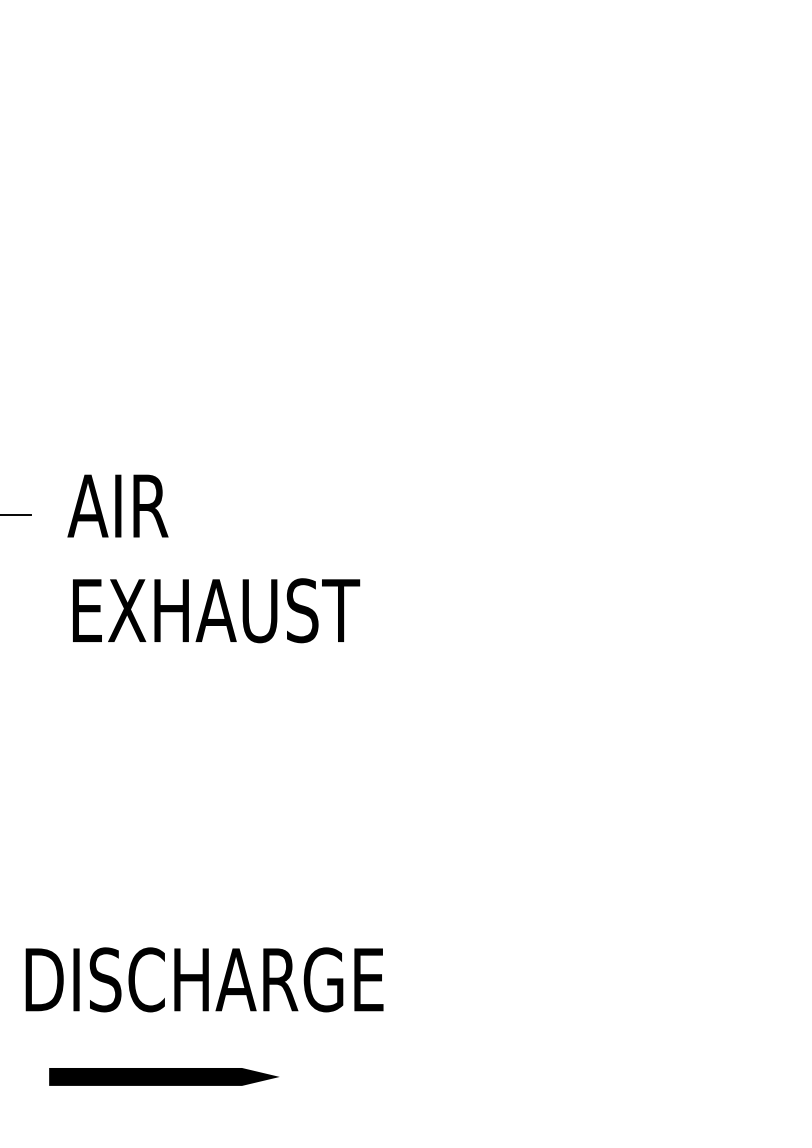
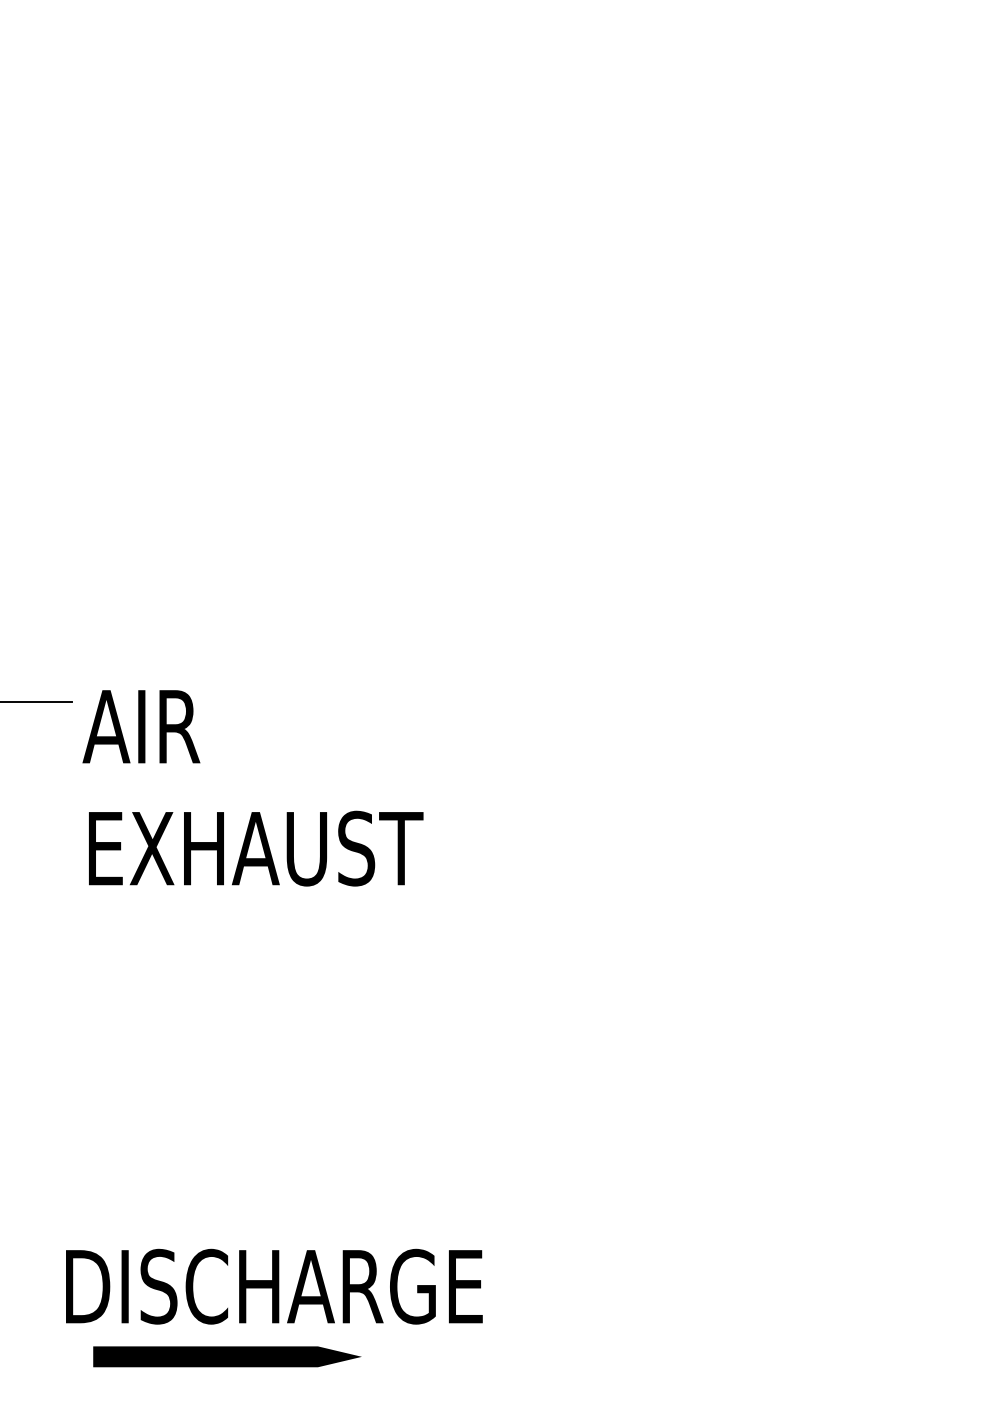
text: (213, 559) -> (252, 788), moved
text: (204, 979) -> (274, 1286), moved

